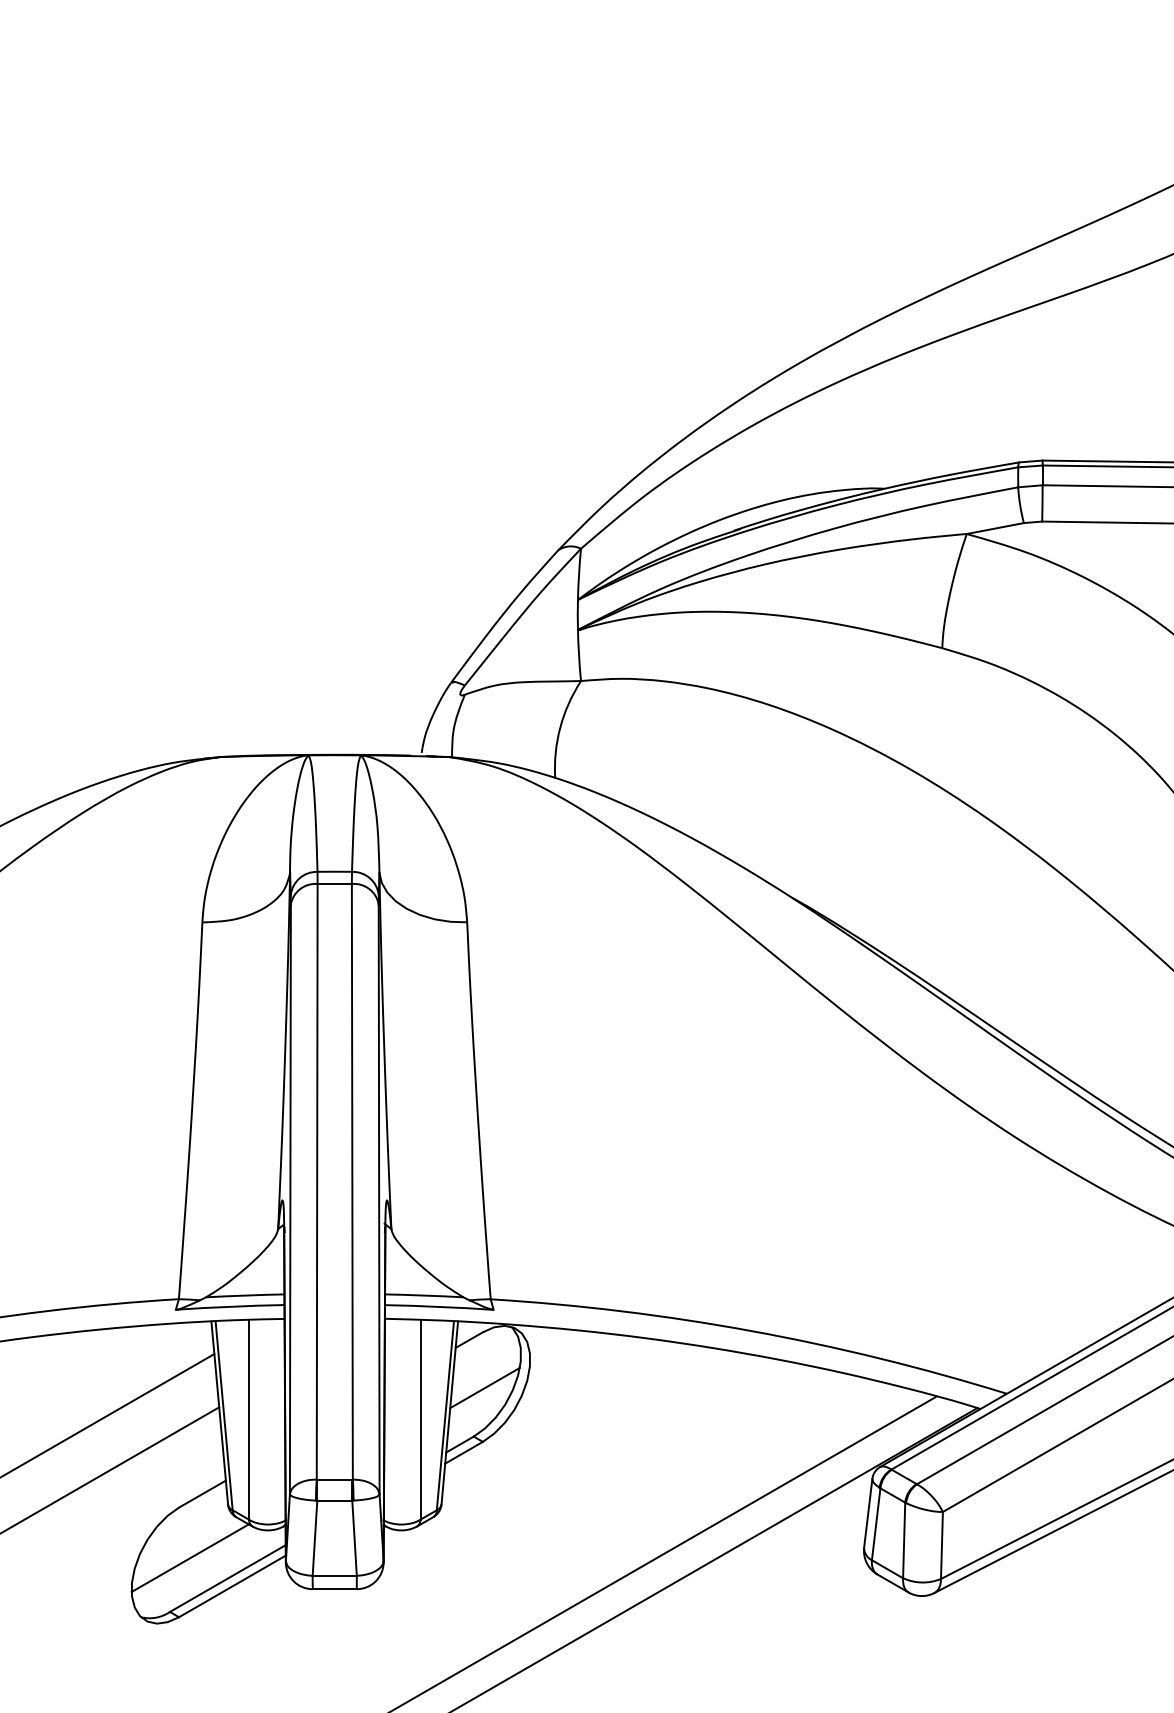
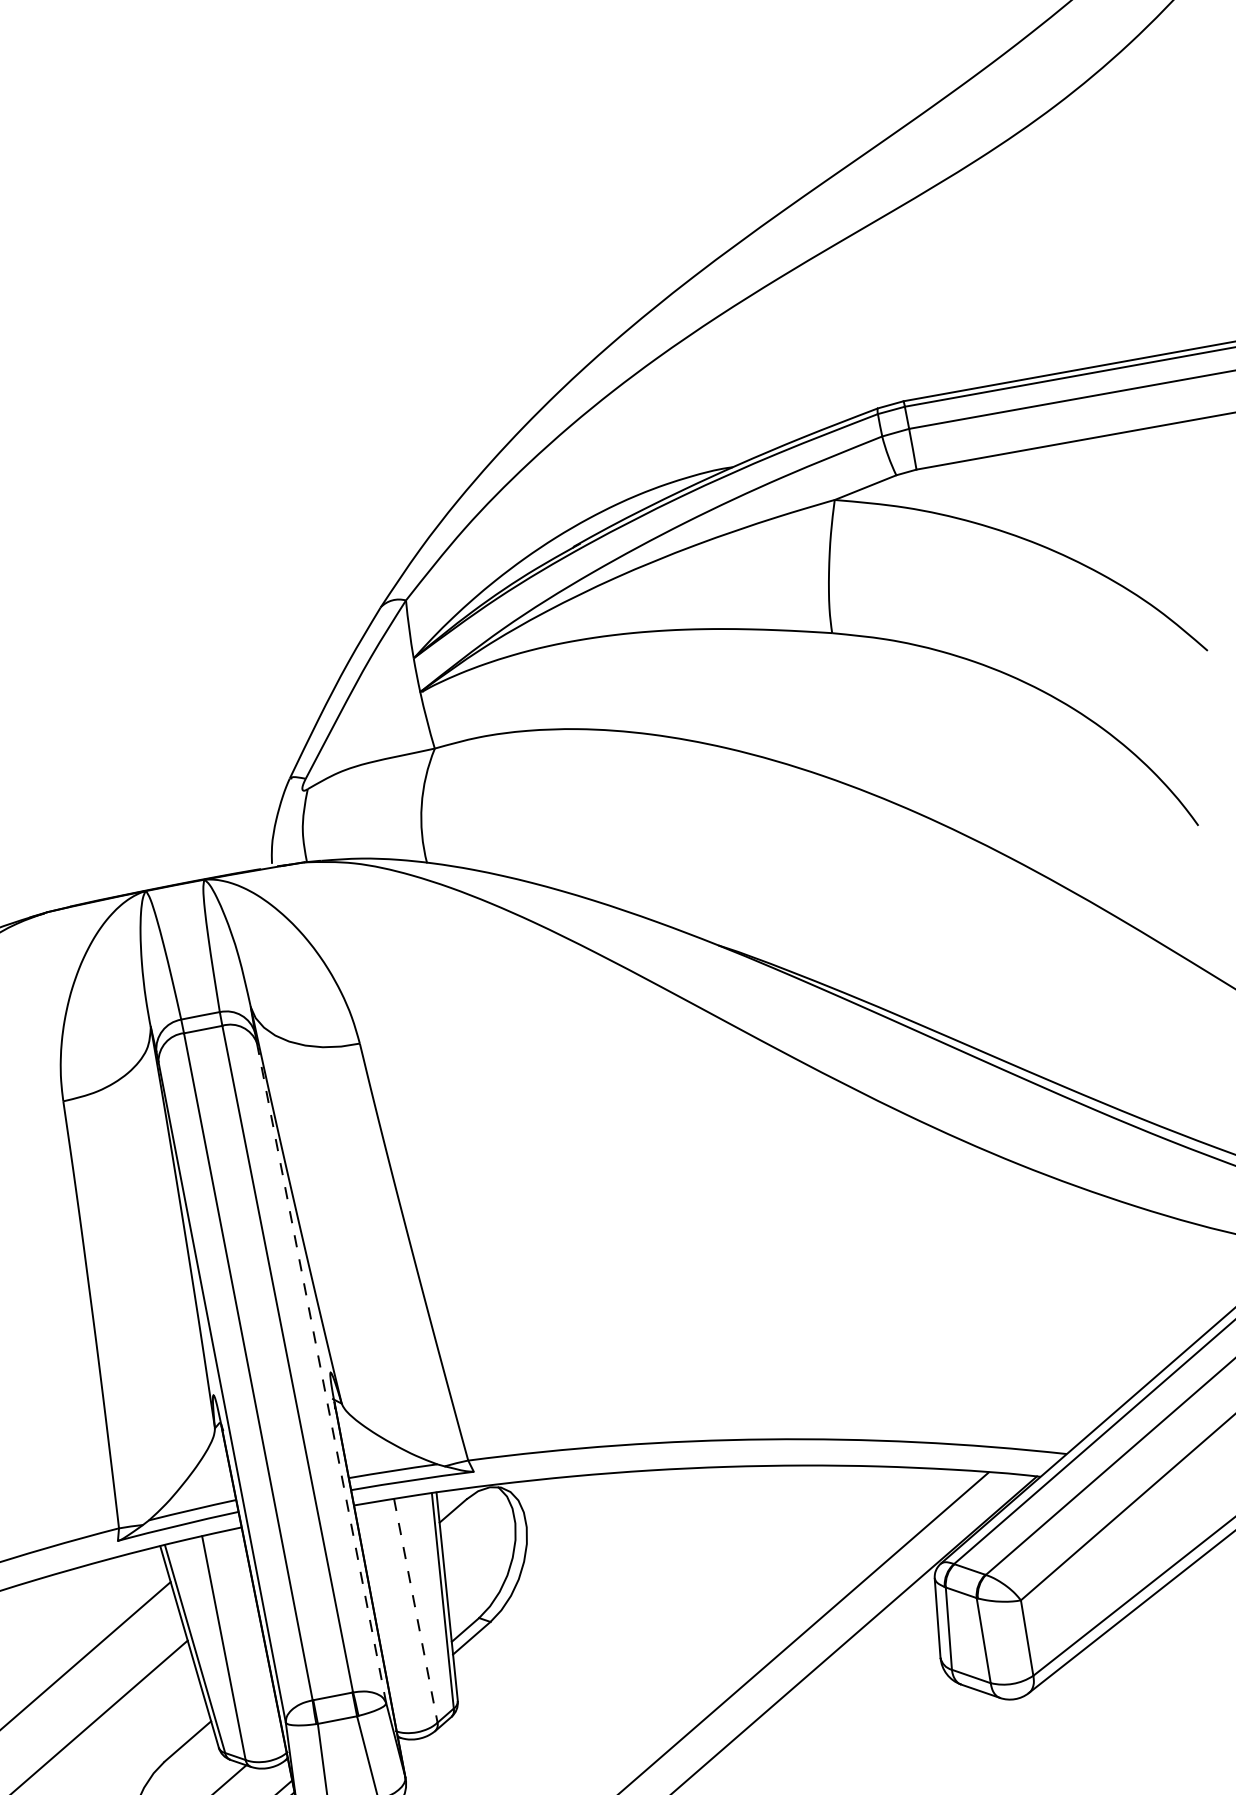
line: (379, 1199) -> (321, 1373), solid -> dashed
line: (484, 1387) -> (480, 1560), removed
line: (420, 1419) -> (415, 1610), solid -> dashed

